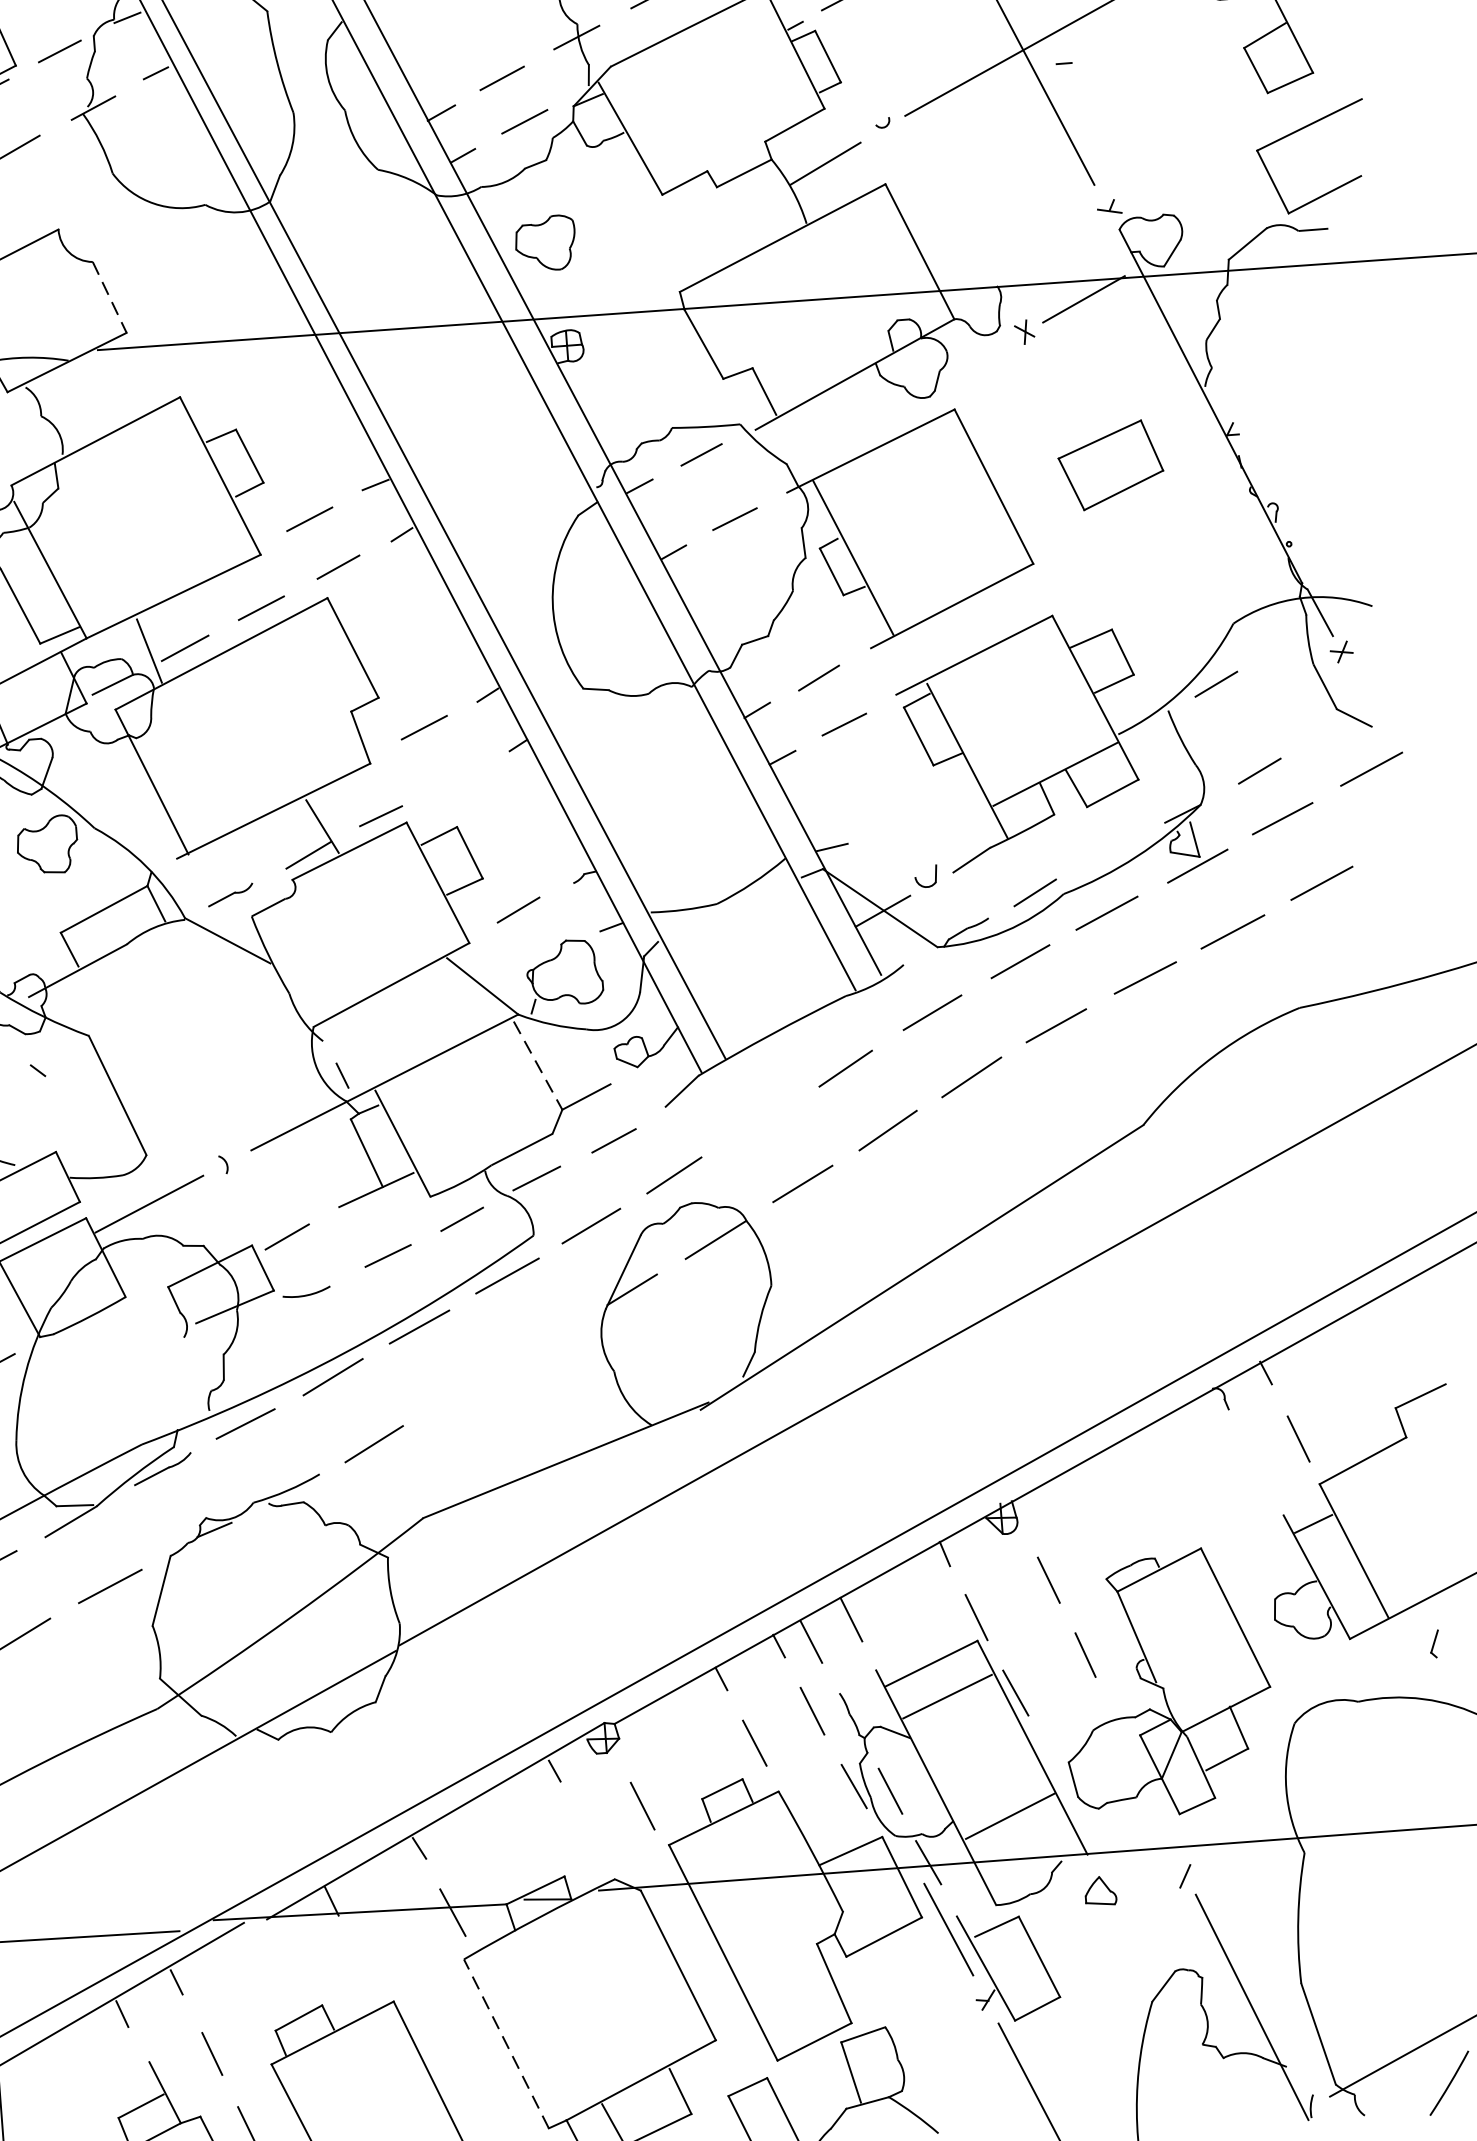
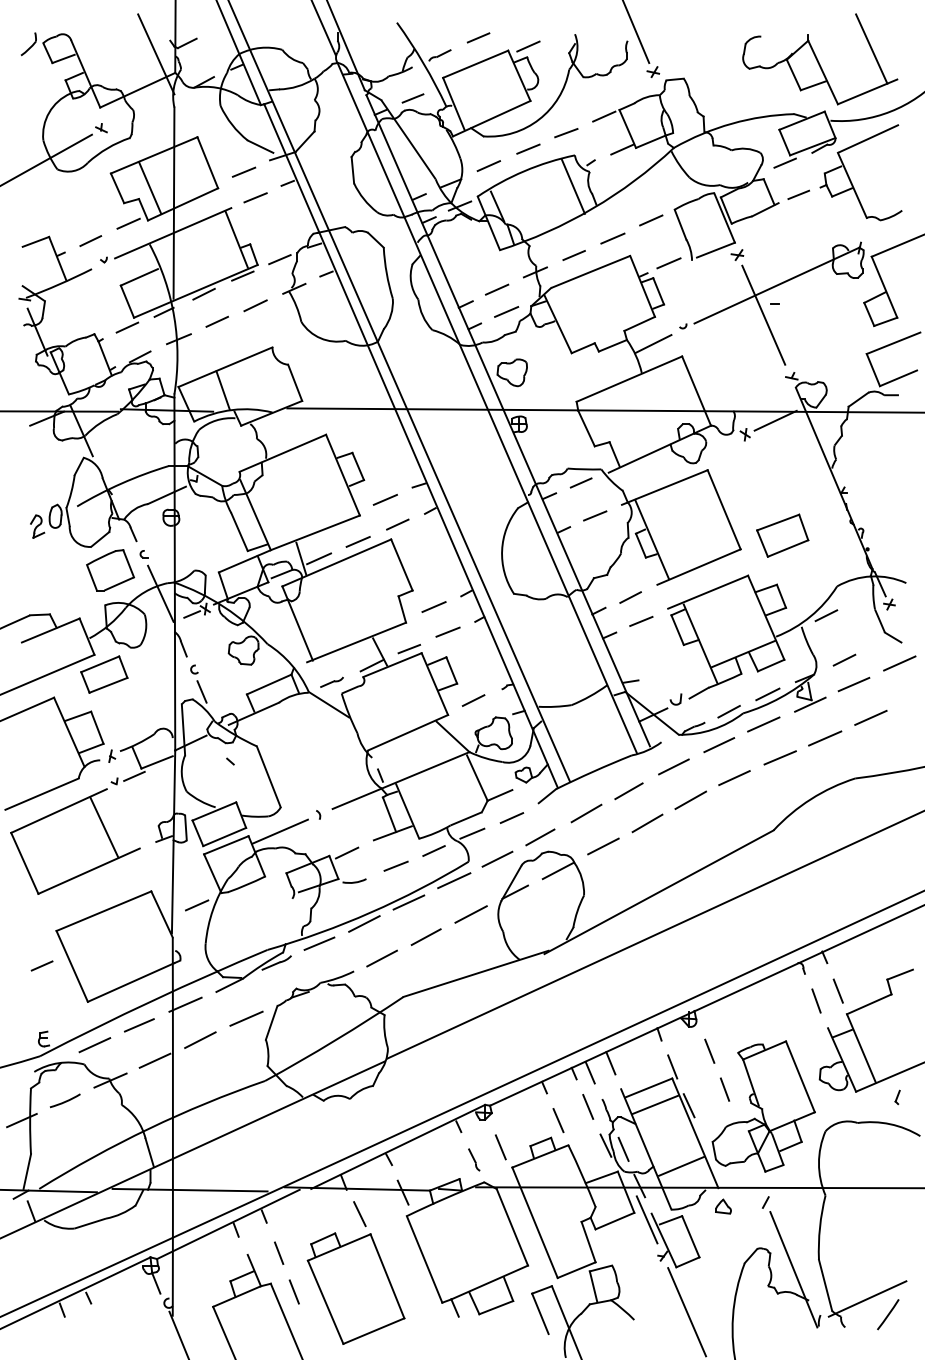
line: (110, 298) -> (295, 383), dashed -> solid
part: (1110, 464) -> (782, 535), moved
line: (455, 774) -> (447, 631), added
line: (1109, 852) -> (767, 694), added
line: (538, 1066) -> (477, 778), dashed -> solid
line: (763, 1120) -> (586, 813), added
line: (545, 1341) -> (470, 914), added
line: (458, 1392) -> (425, 936), added
line: (1256, 1461) -> (816, 1000), added
part: (591, 1834) -> (474, 1159), added
line: (368, 1963) -> (359, 1214), added
line: (506, 2044) -> (424, 1259), dashed -> solid

